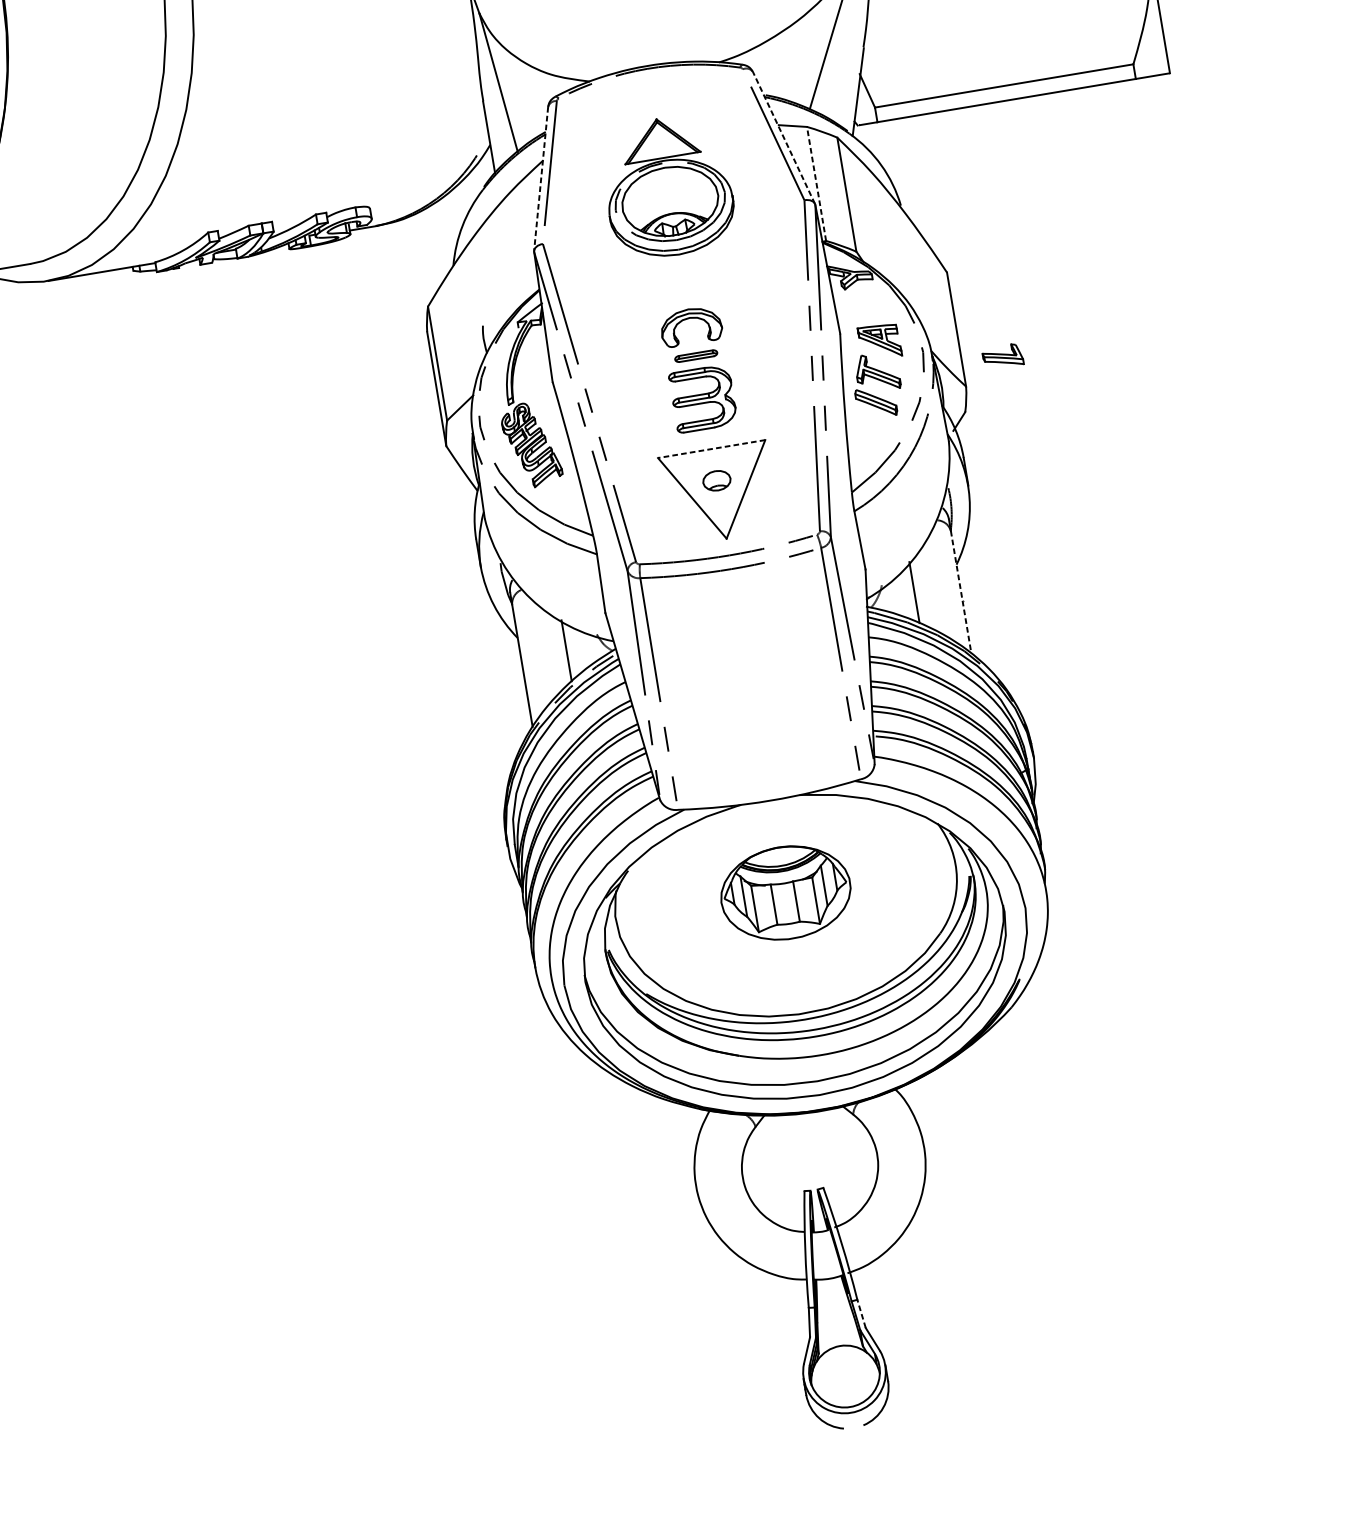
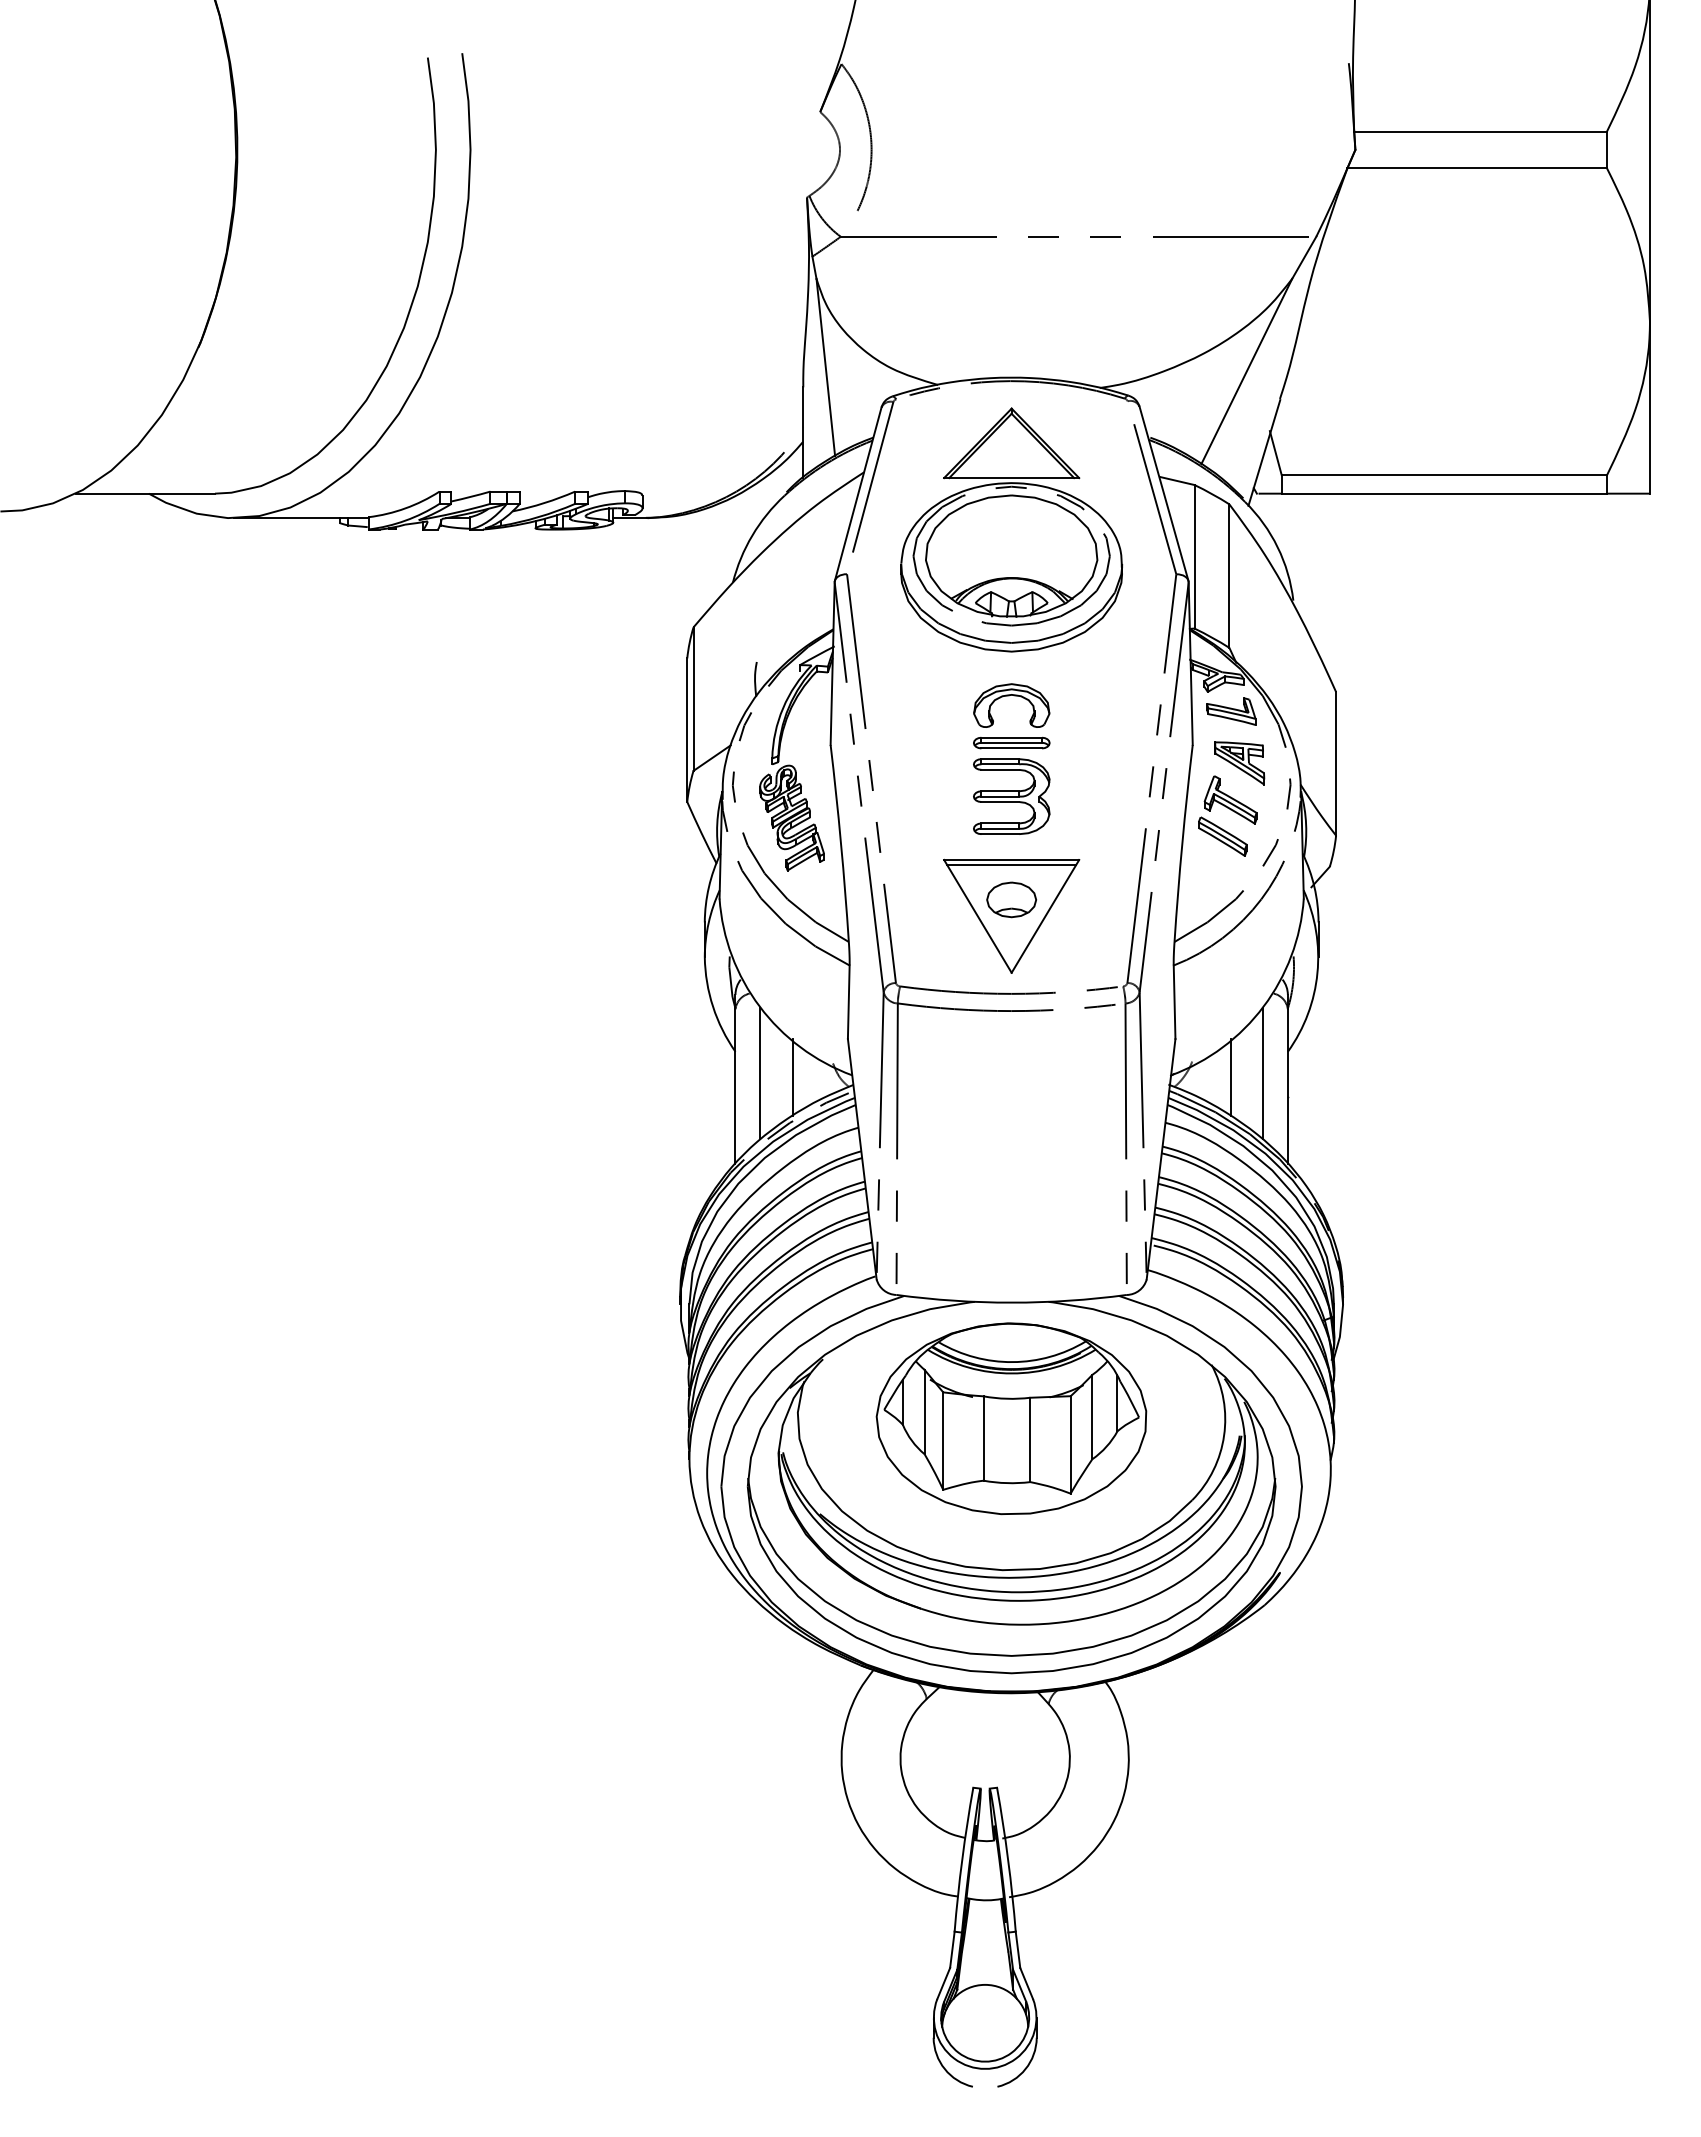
line: (783, 137) -> (1163, 493), dashed -> solid
line: (541, 179) -> (858, 494), dashed -> solid
line: (816, 183) -> (1194, 556), dashed -> solid
part: (667, 186) -> (1011, 529), size x1.43
part: (695, 355) -> (1011, 742), size x1.43
part: (1003, 356) -> (1231, 711), moved
line: (711, 448) -> (1011, 859), dashed -> solid
line: (712, 453) -> (1011, 865), added
part: (716, 480) -> (1011, 899), size x1.43
line: (940, 585) -> (1263, 1073), added
line: (960, 592) -> (1287, 1086), dashed -> solid
line: (540, 652) -> (760, 1073), added
part: (785, 892) -> (1011, 1418), size x1.67
line: (861, 1313) -> (1017, 1949), dashed -> solid

